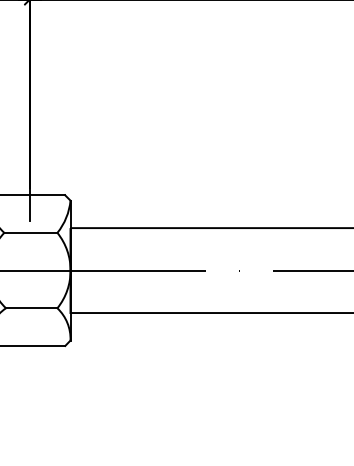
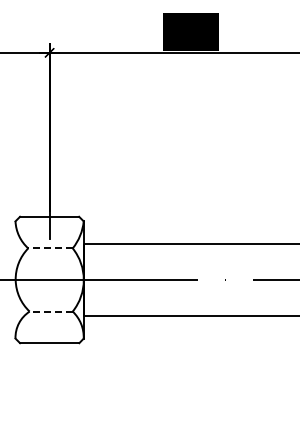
line: (30, 233) -> (50, 248), solid -> dashed
line: (32, 308) -> (51, 311), solid -> dashed

